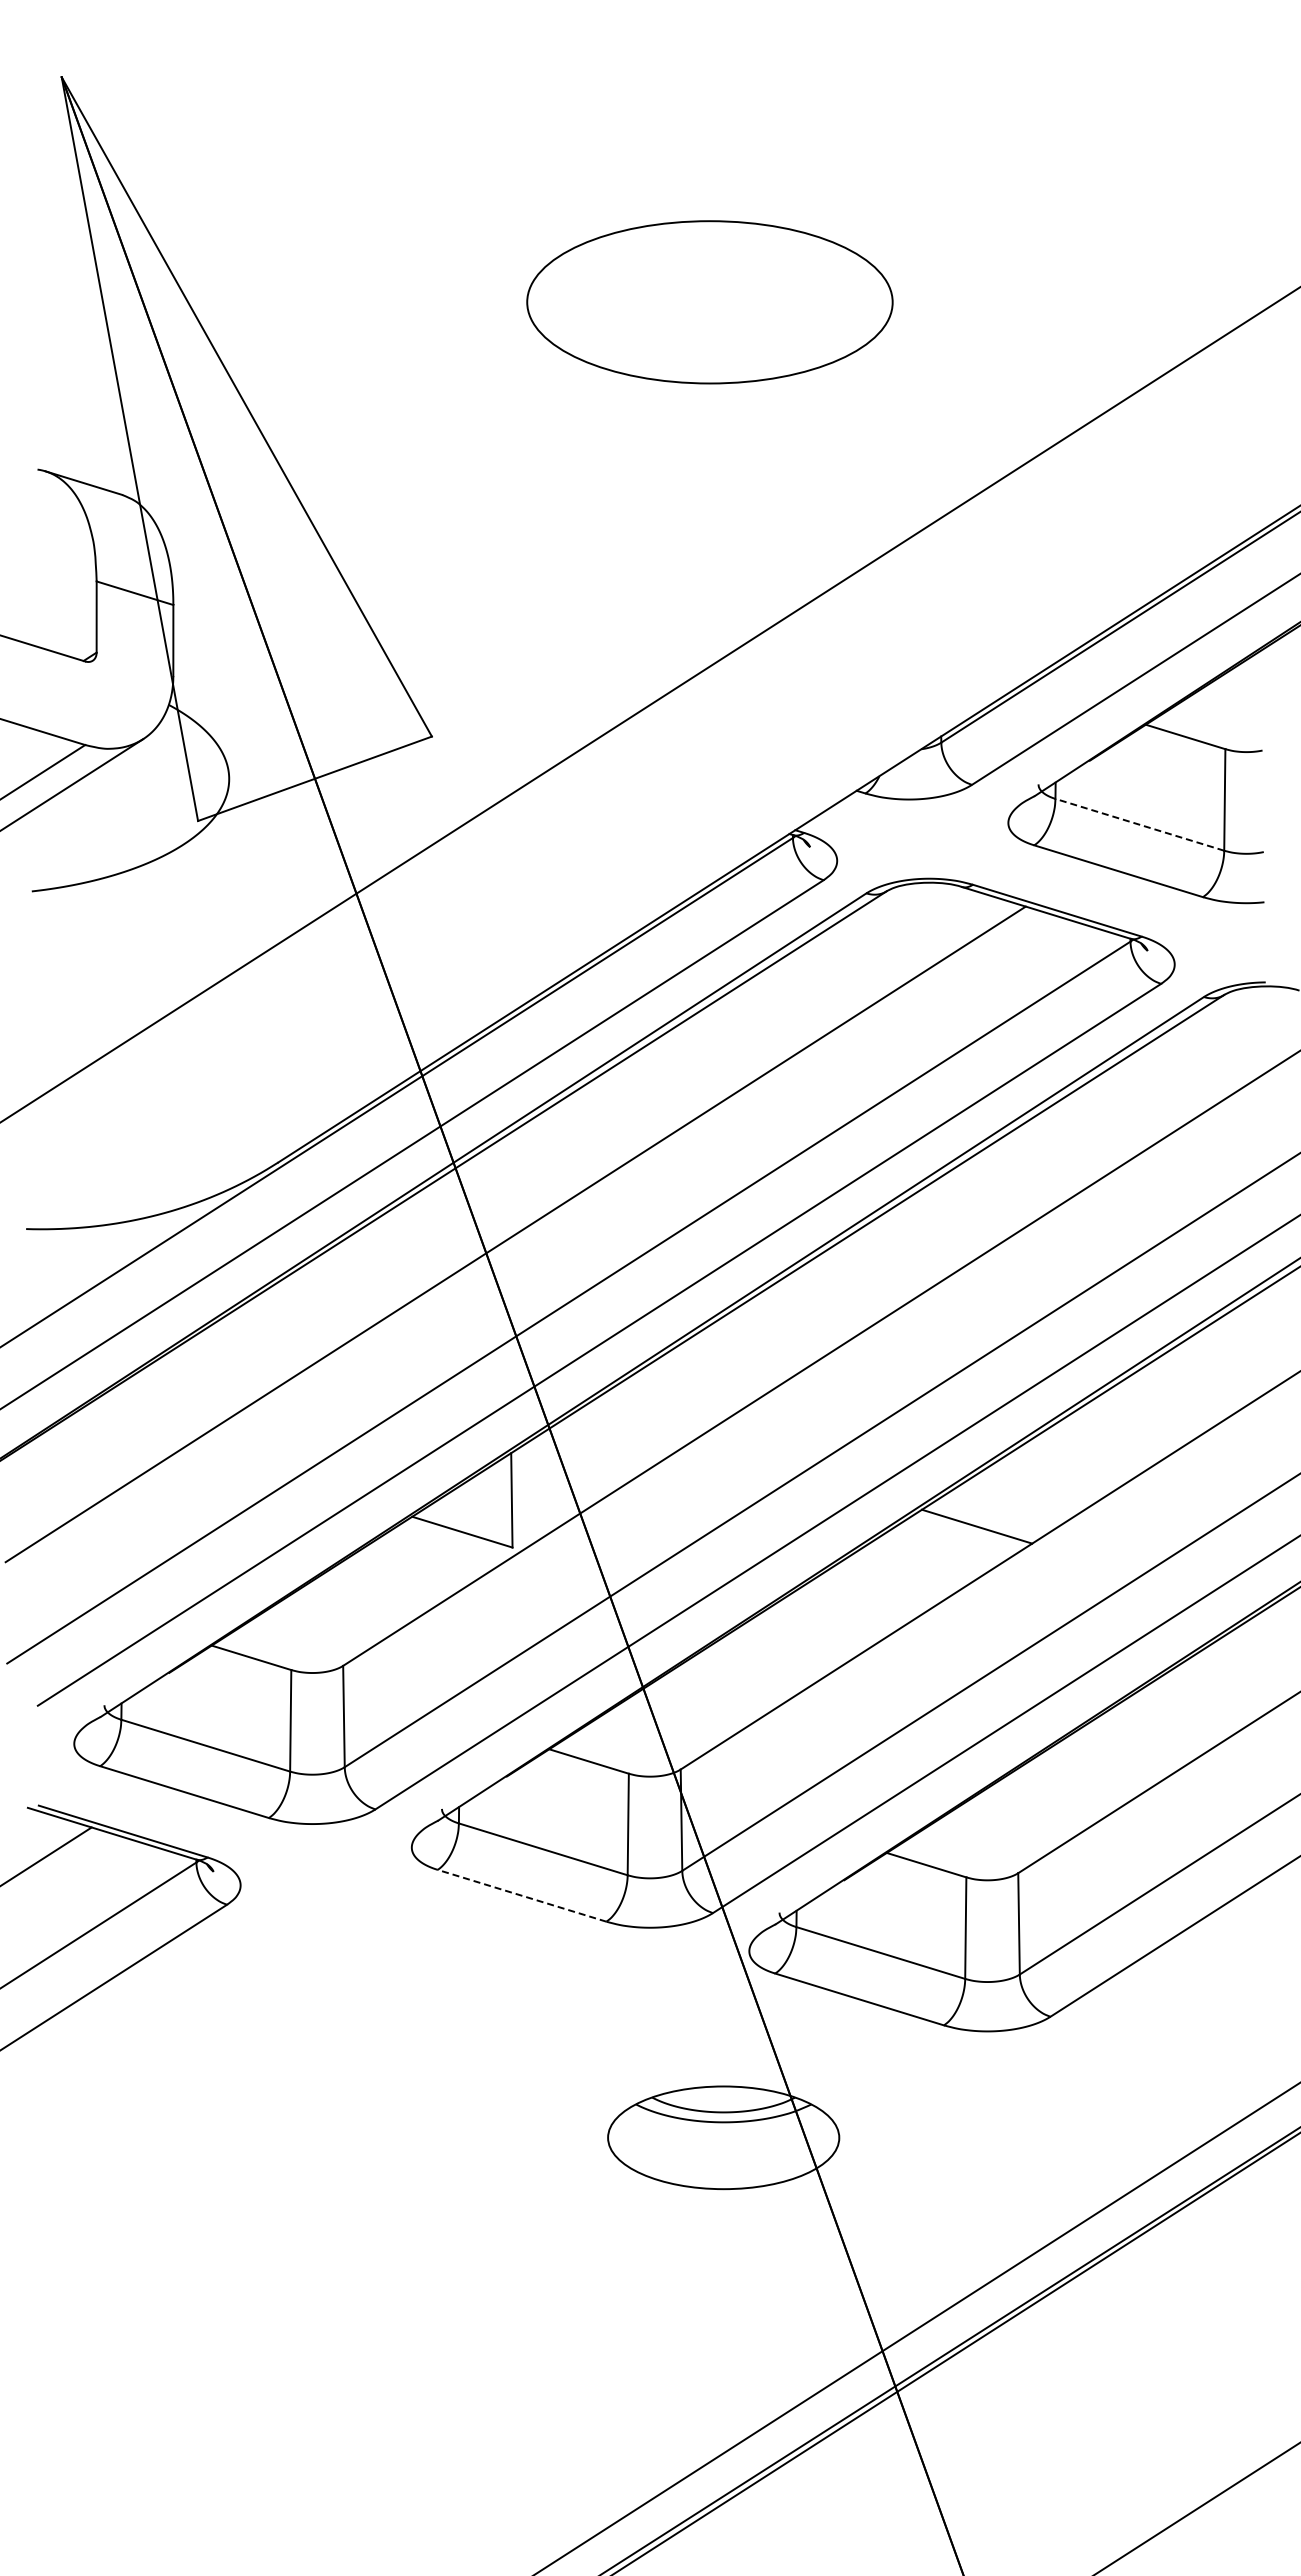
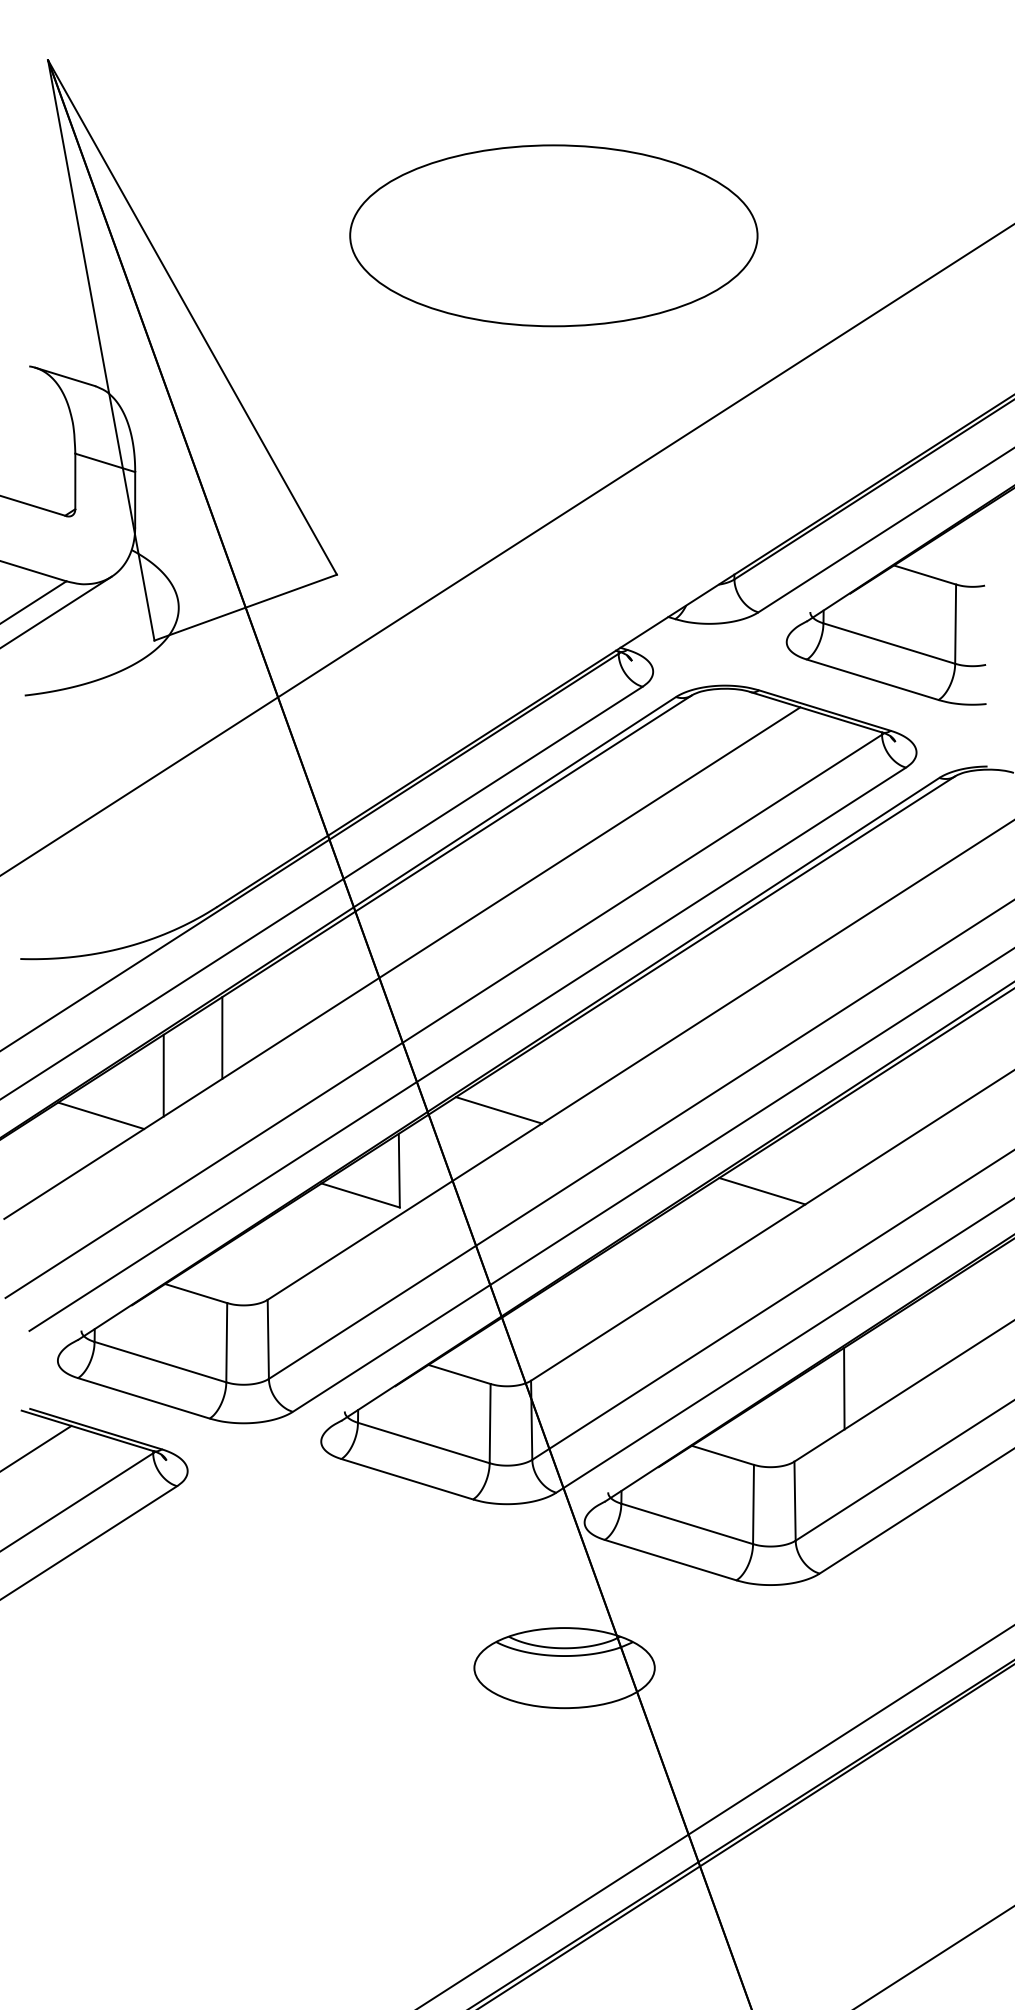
part: (709, 302) -> (553, 236), size x1.43
line: (1139, 824) -> (889, 643), dashed -> solid
line: (285, 1329) -> (222, 1037), added
line: (209, 1378) -> (163, 1075), added
line: (639, 1422) -> (498, 1109), added
line: (129, 1429) -> (100, 1115), added
line: (1081, 1779) -> (843, 1388), added
line: (521, 1895) -> (406, 1479), dashed -> solid

